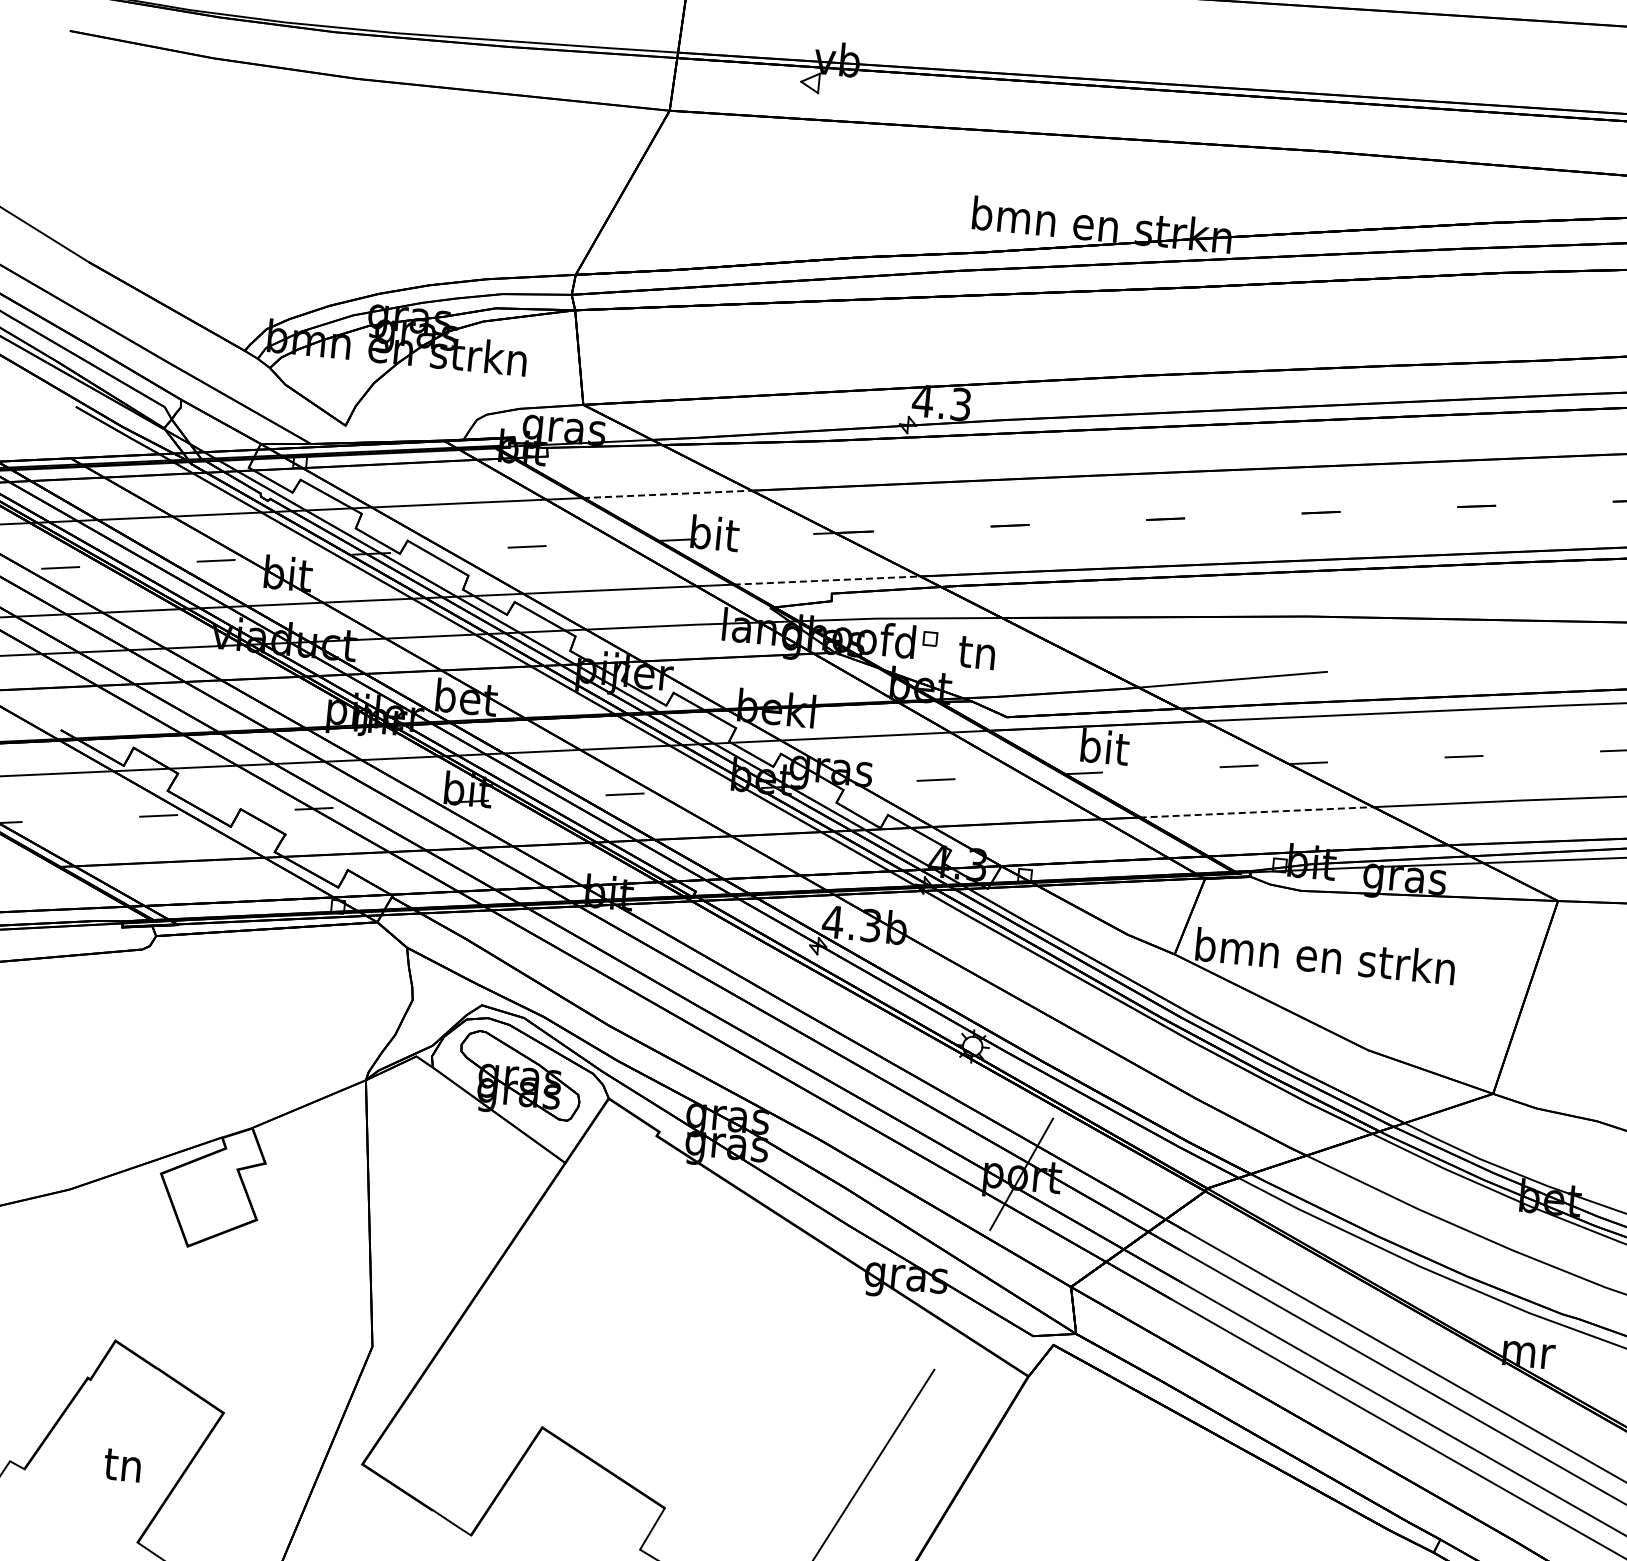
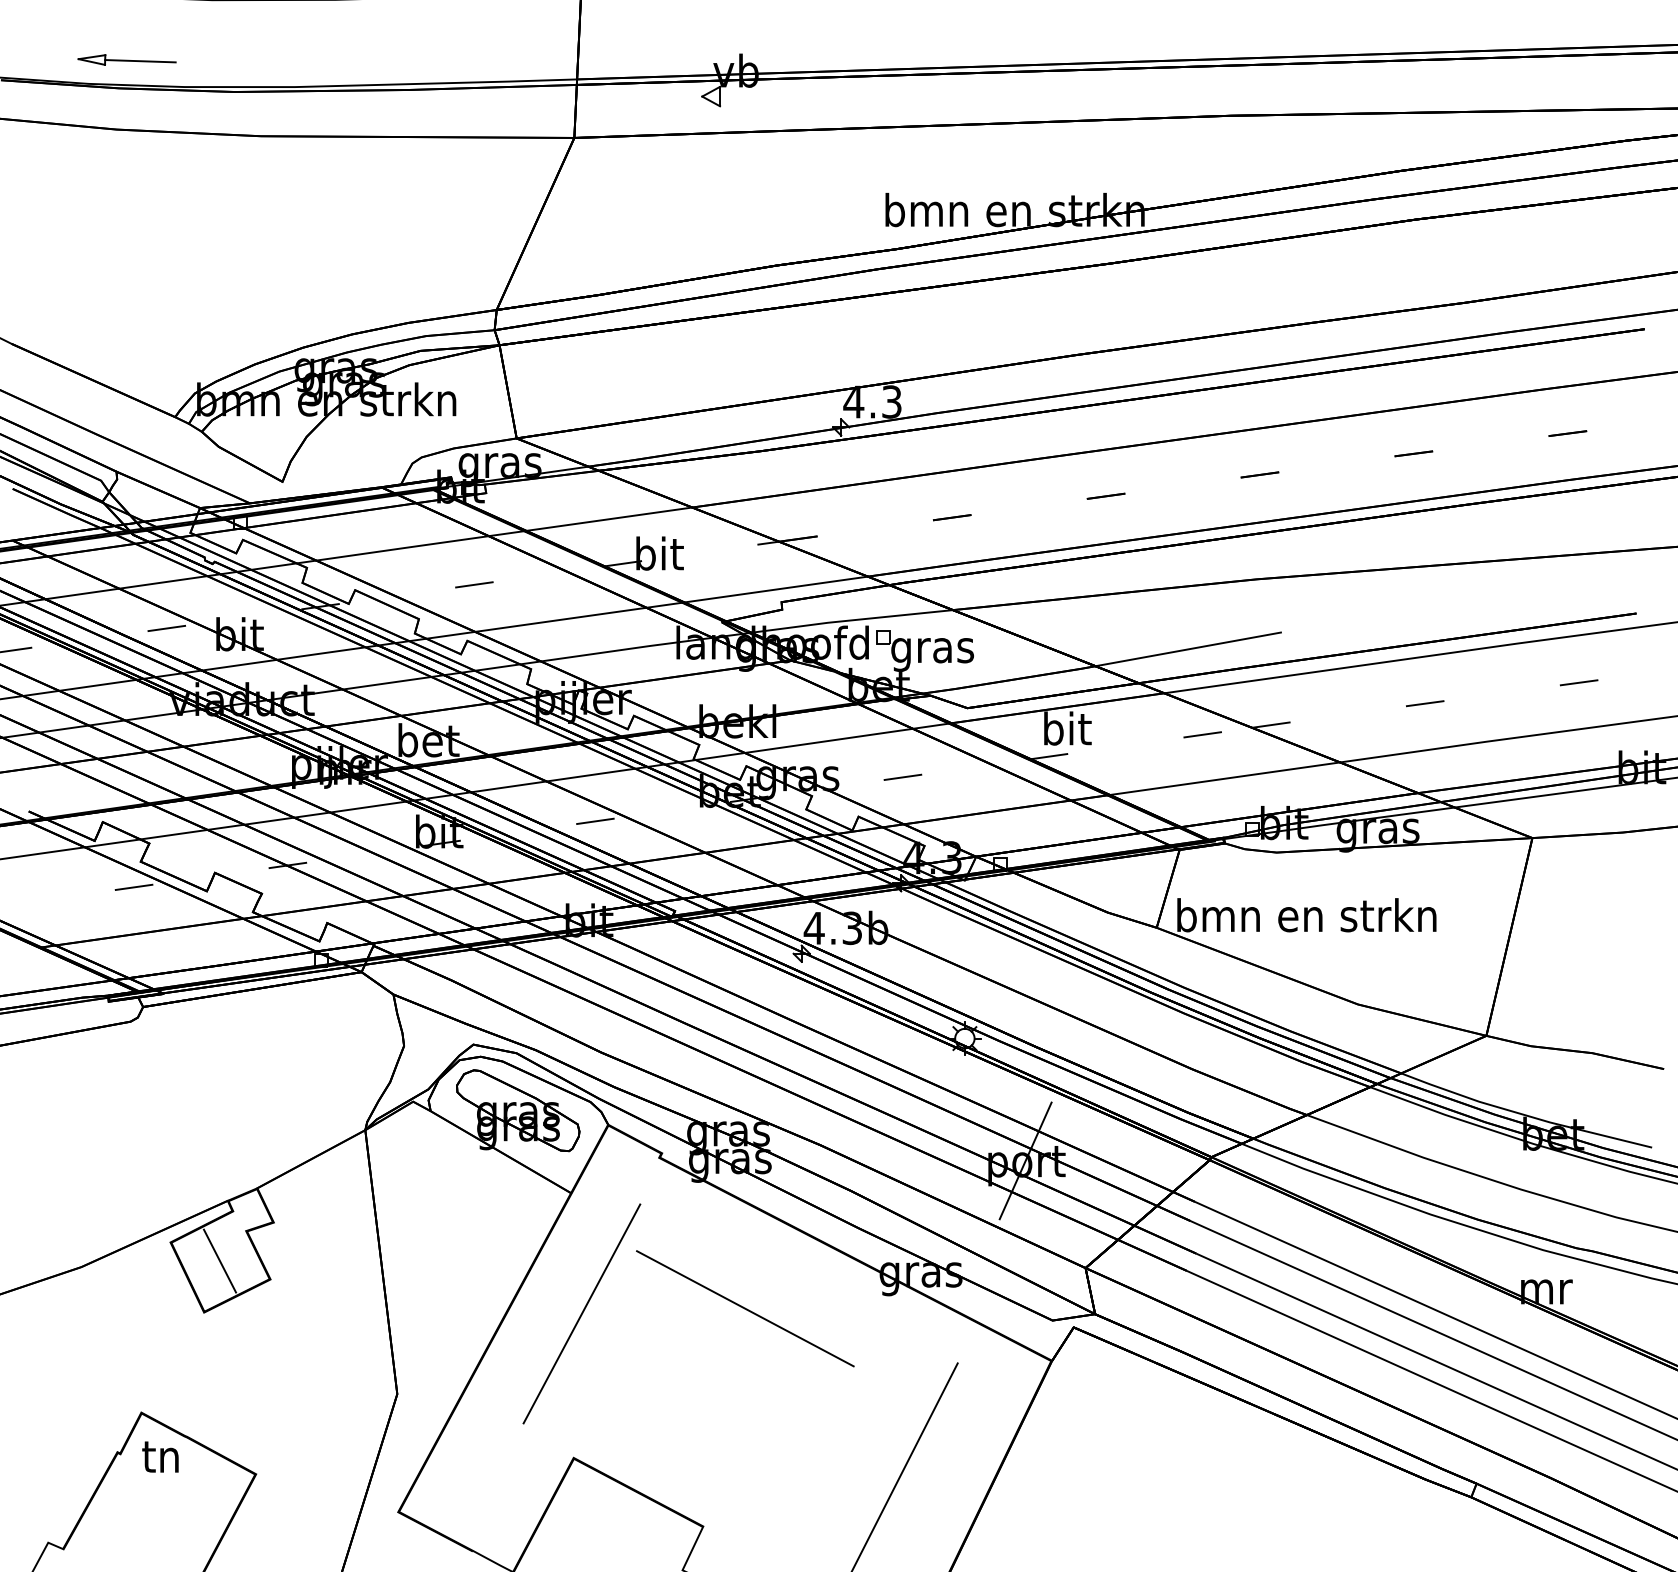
line: (668, 494) -> (609, 519), dashed -> solid
line: (827, 580) -> (776, 589), dashed -> solid
text: (977, 657) -> (932, 651), tn -> gras
line: (1256, 812) -> (1224, 778), dashed -> solid
line: (207, 1196) -> (219, 1260), added
line: (563, 1283) -> (581, 1313), added
line: (727, 1294) -> (745, 1308), added
text: (122, 1464) -> (160, 1456), moved

